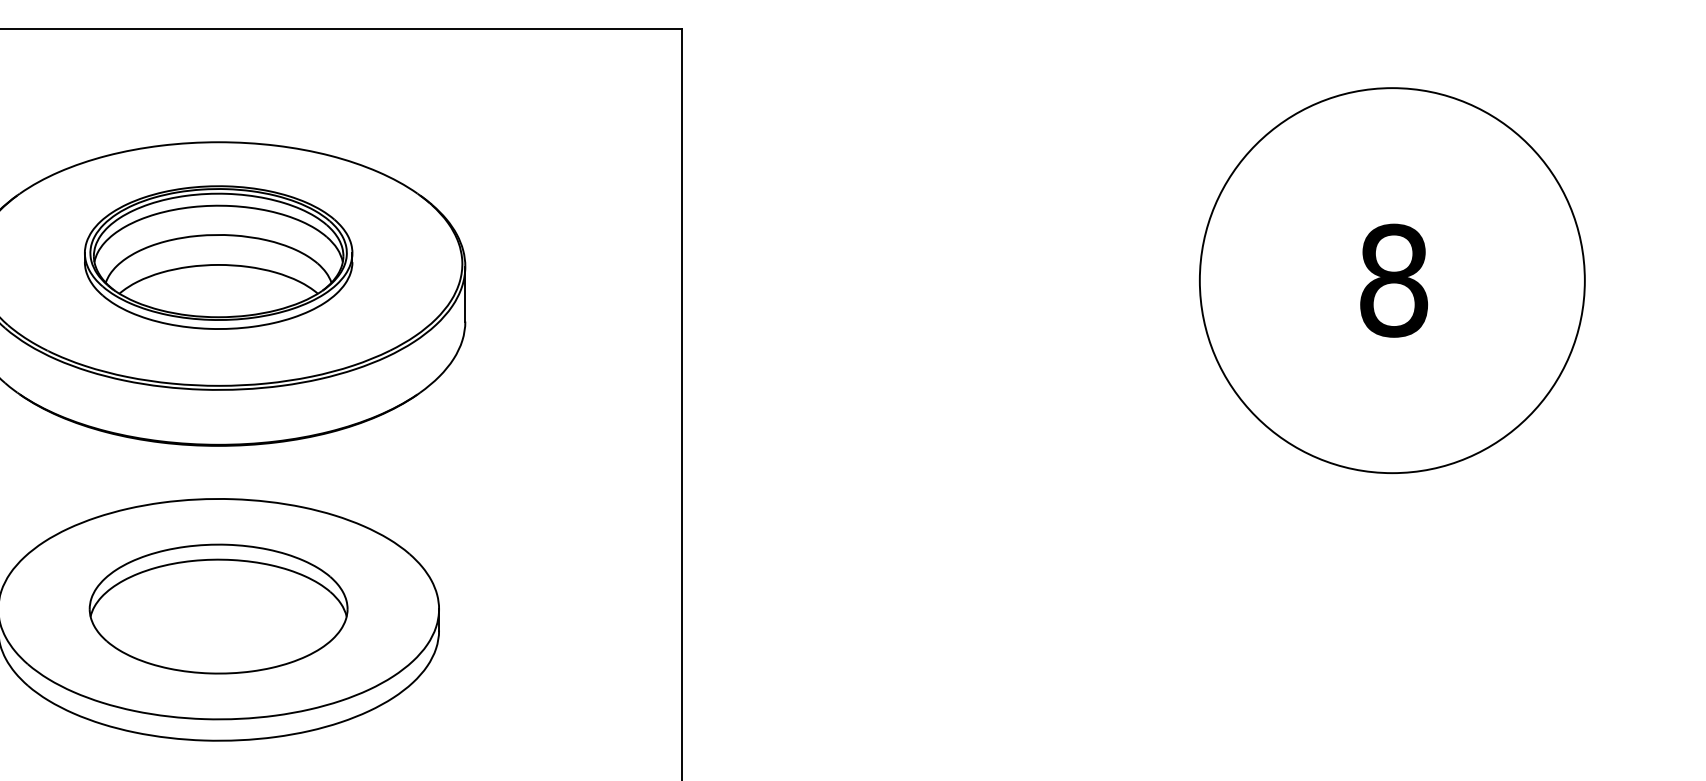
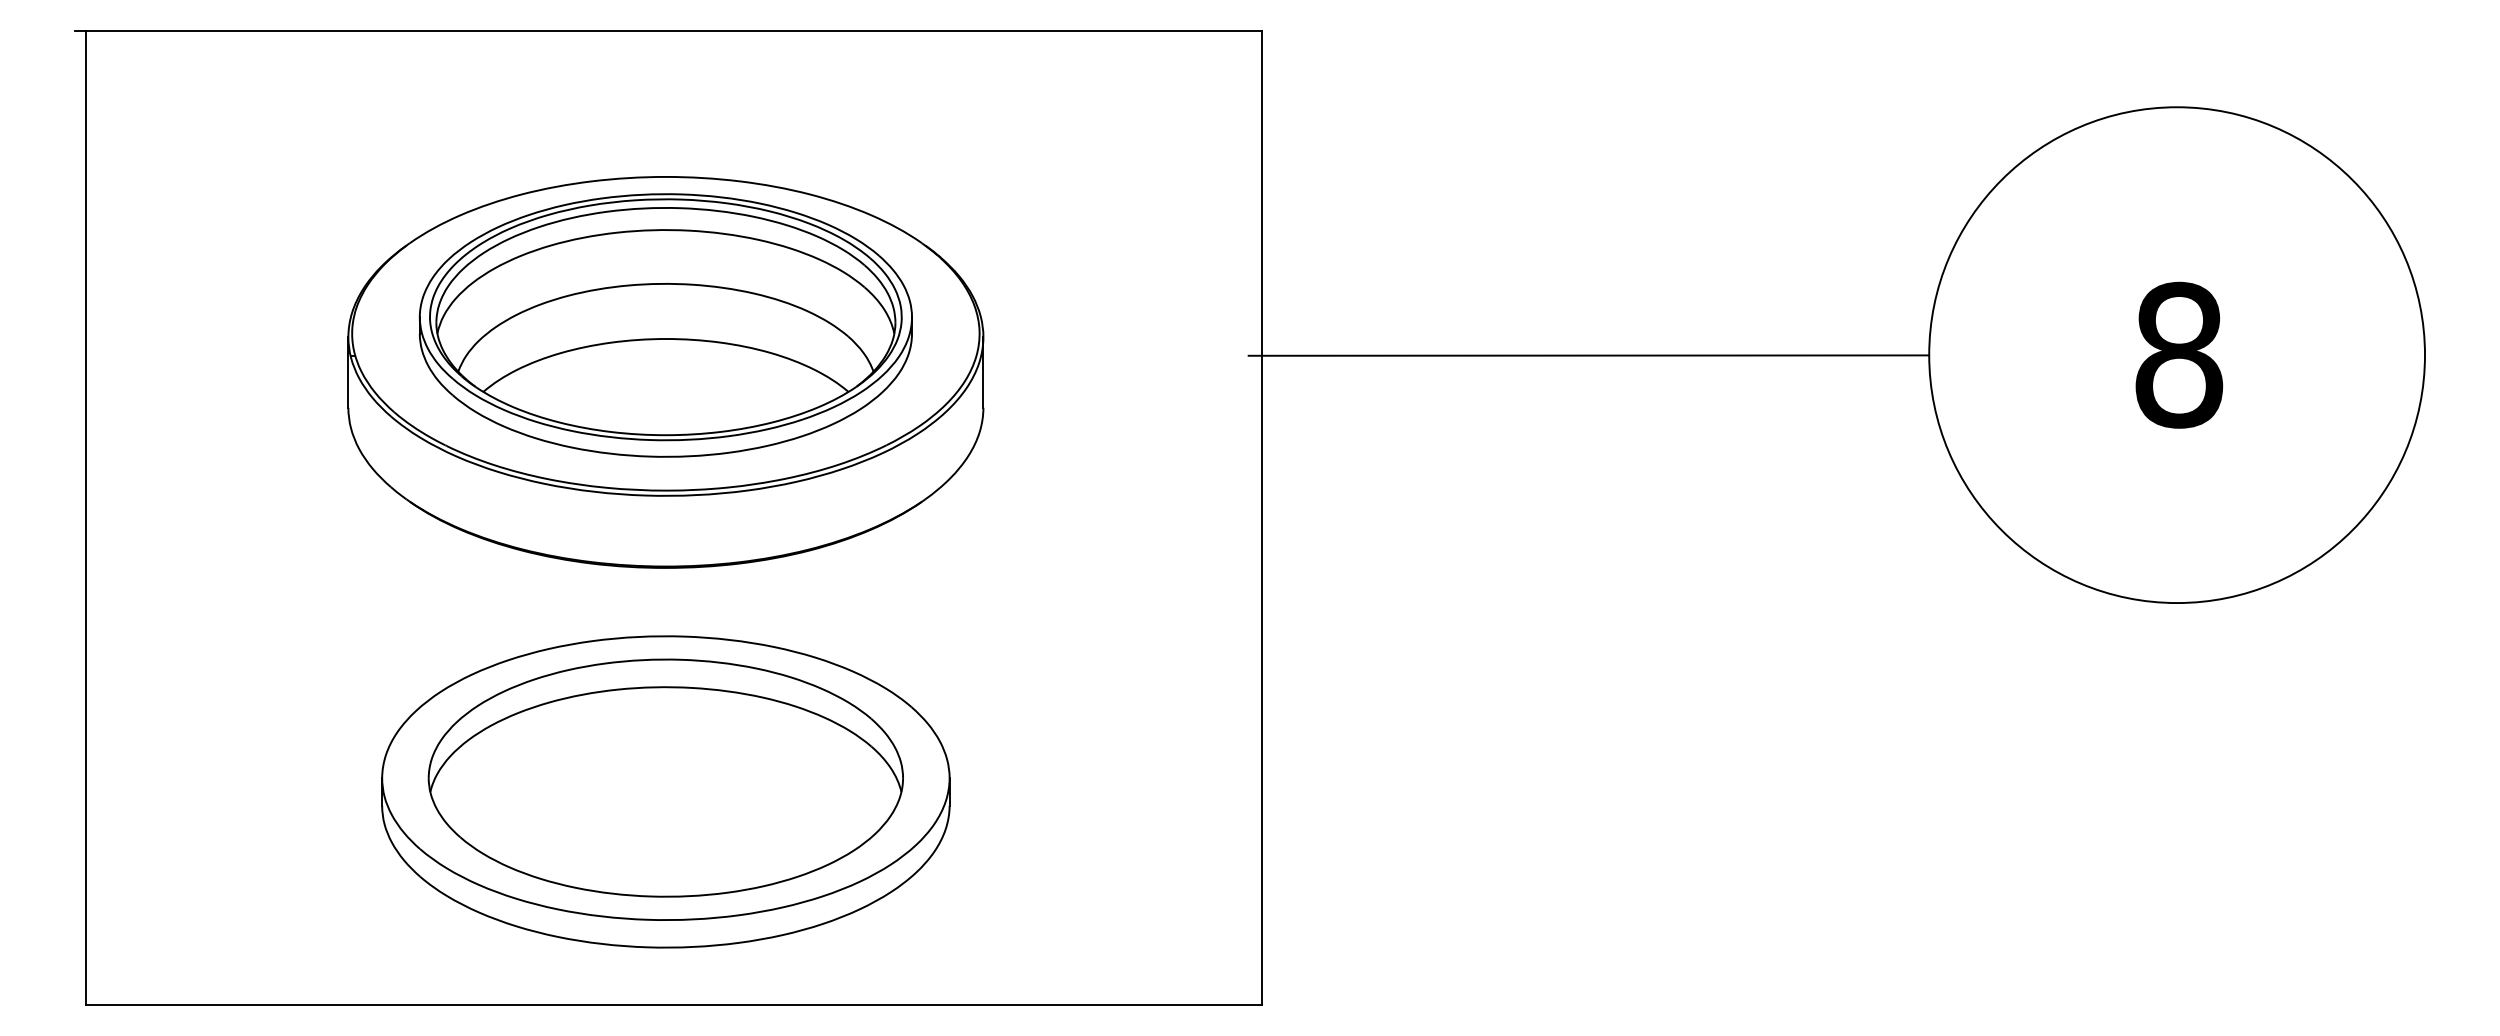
part: (218, 257) -> (665, 325), size x1.43
line: (935, 280) -> (1588, 355), added
part: (218, 608) -> (665, 777), size x1.43

